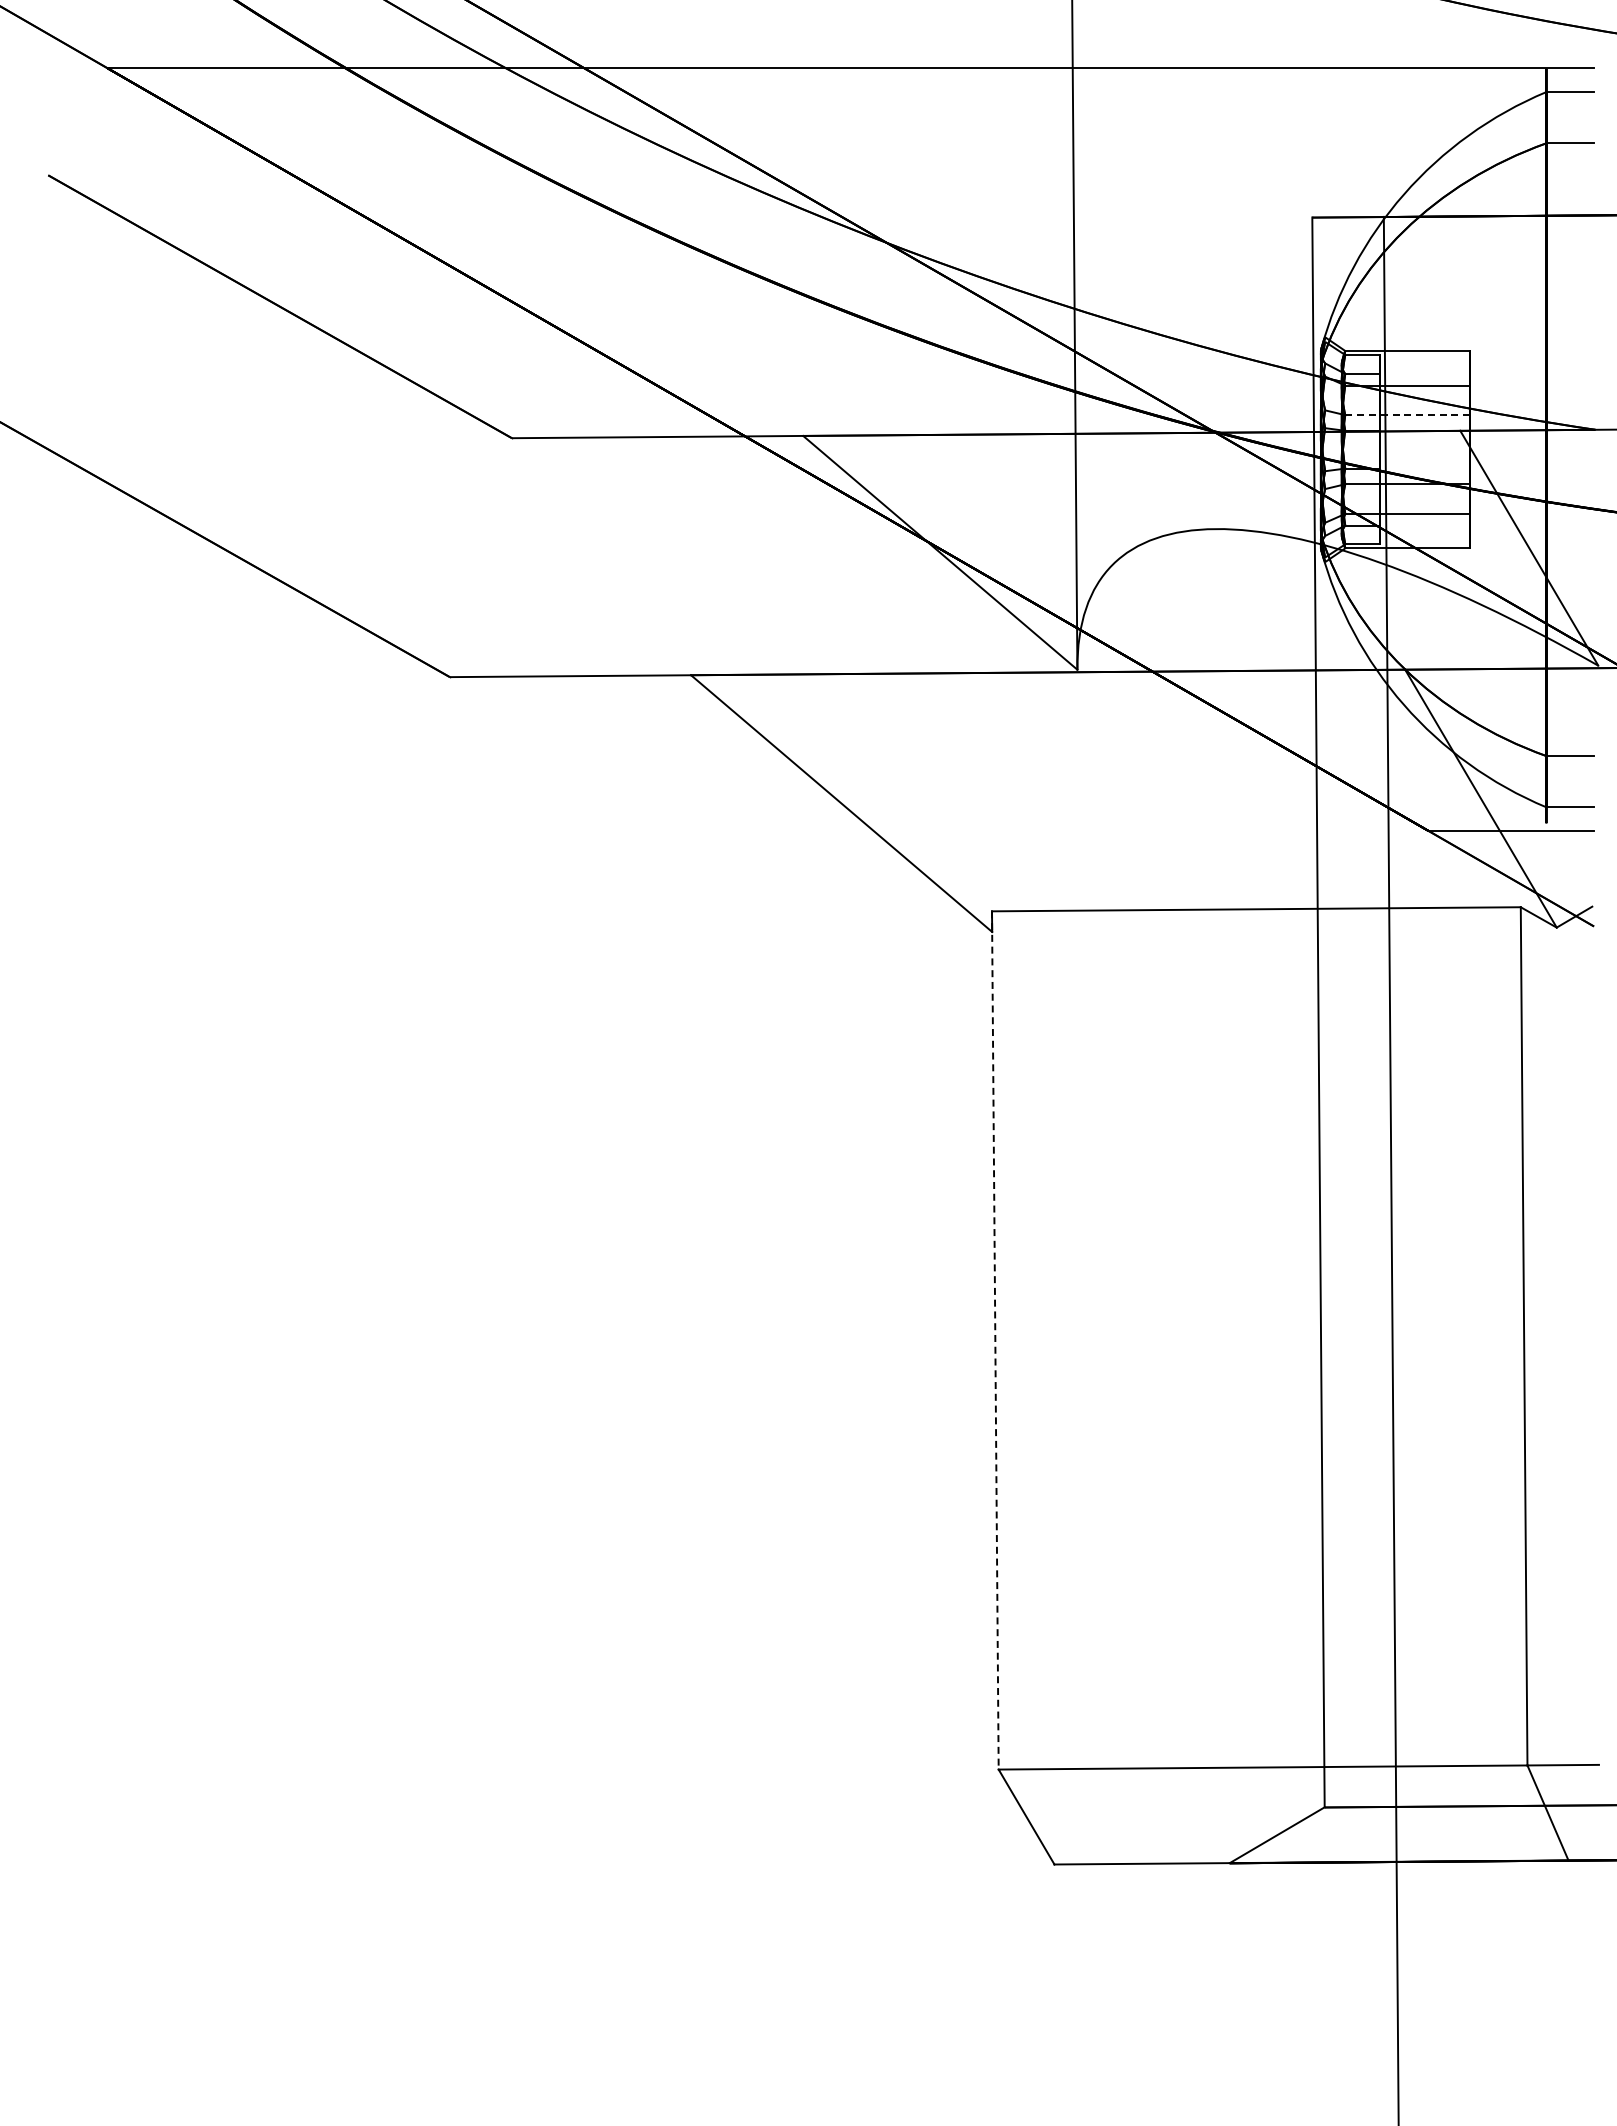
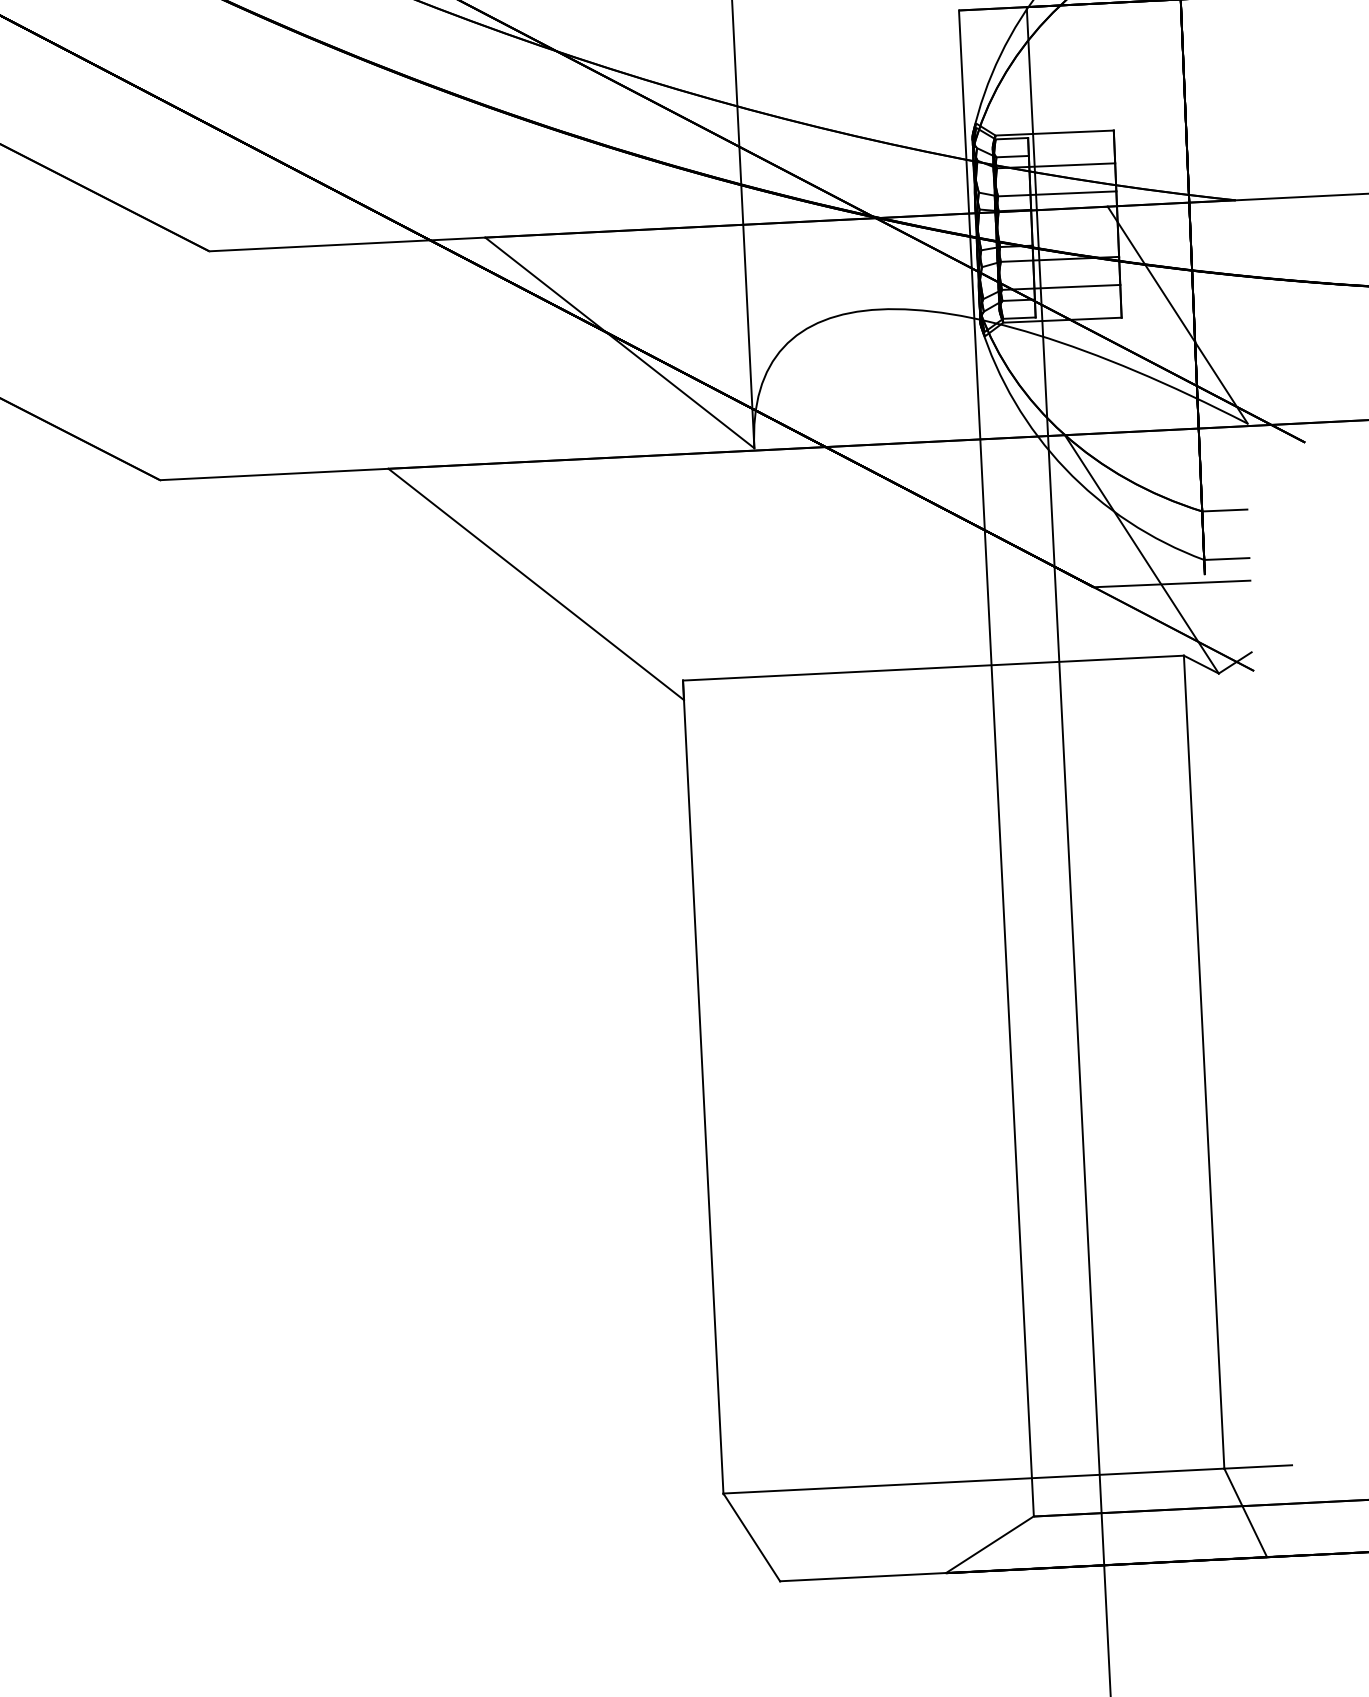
line: (1407, 415) -> (1057, 194), dashed -> solid
line: (995, 1340) -> (703, 1087), dashed -> solid

